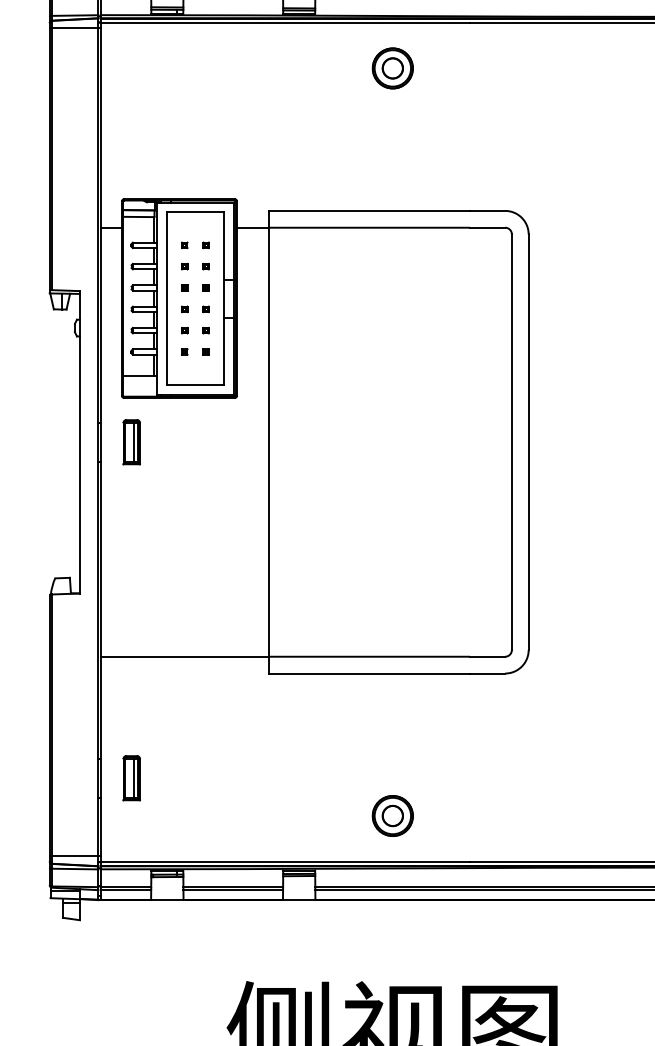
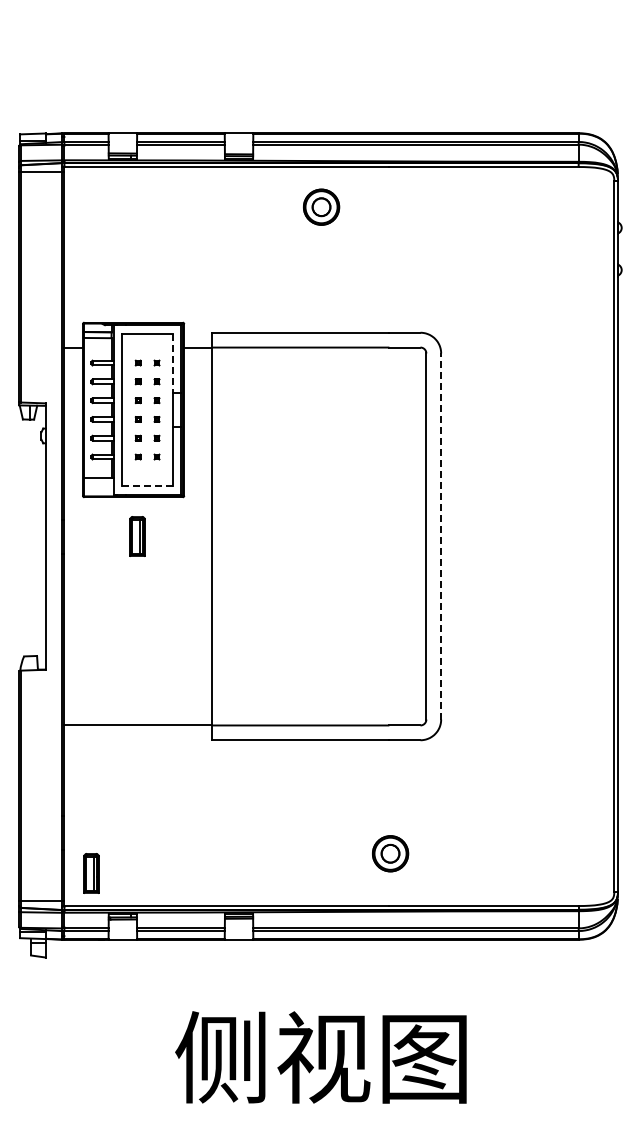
line: (223, 245) -> (172, 363), solid -> dashed
line: (195, 385) -> (147, 486), solid -> dashed
part: (131, 442) -> (137, 536), moved
line: (529, 442) -> (441, 536), solid -> dashed
part: (131, 778) -> (91, 873), moved
part: (392, 815) -> (390, 853), moved

